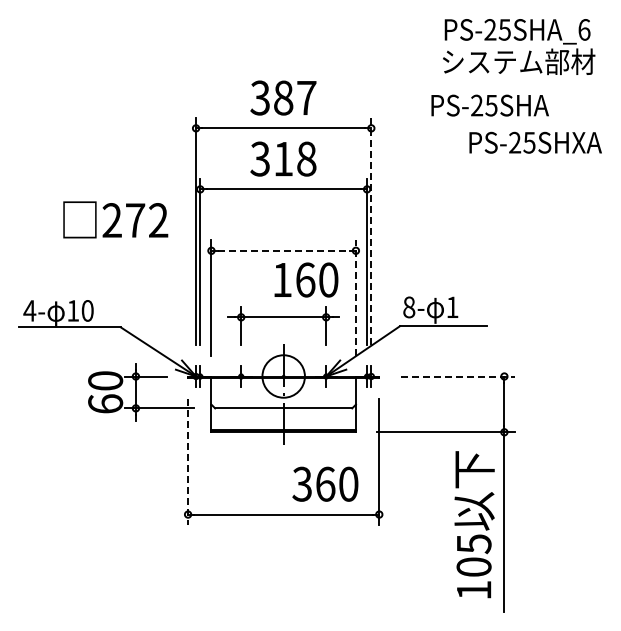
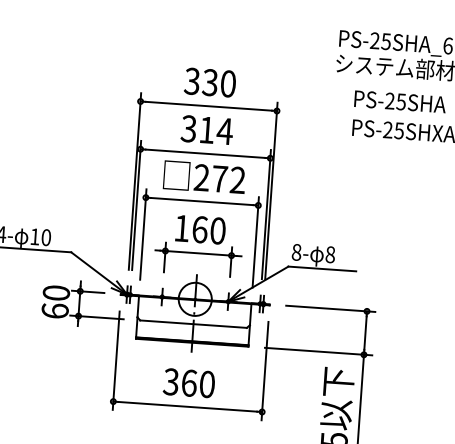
text: (294, 97) -> (218, 82), 387 -> 330
text: (489, 105) -> (399, 101), moved
text: (306, 158) -> (224, 130), 318 -> 314
text: (115, 219) -> (204, 177), moved
line: (371, 230) -> (271, 190), dashed -> solid
line: (283, 250) -> (201, 201), dashed -> solid
text: (306, 279) -> (200, 229), moved
line: (355, 297) -> (255, 241), dashed -> solid
text: (452, 307) -> (330, 254), 1 -> 8
line: (458, 376) -> (331, 308), dashed -> solid
line: (188, 462) -> (116, 361), dashed -> solid
text: (325, 483) -> (189, 382), moved

